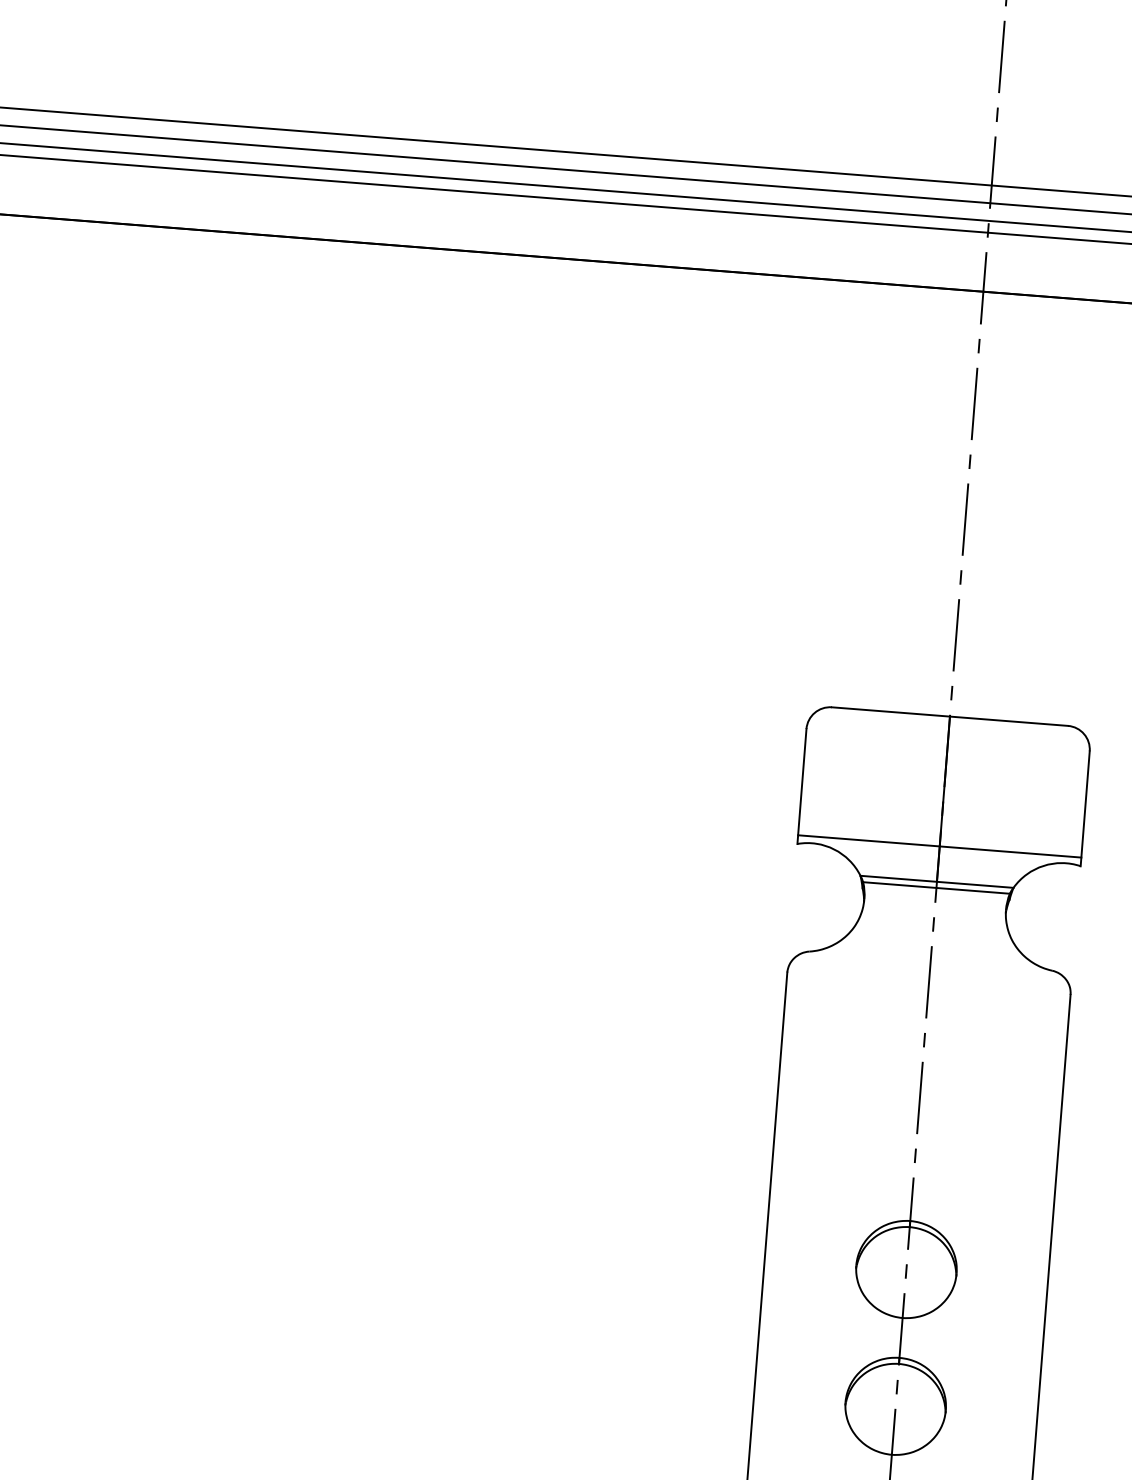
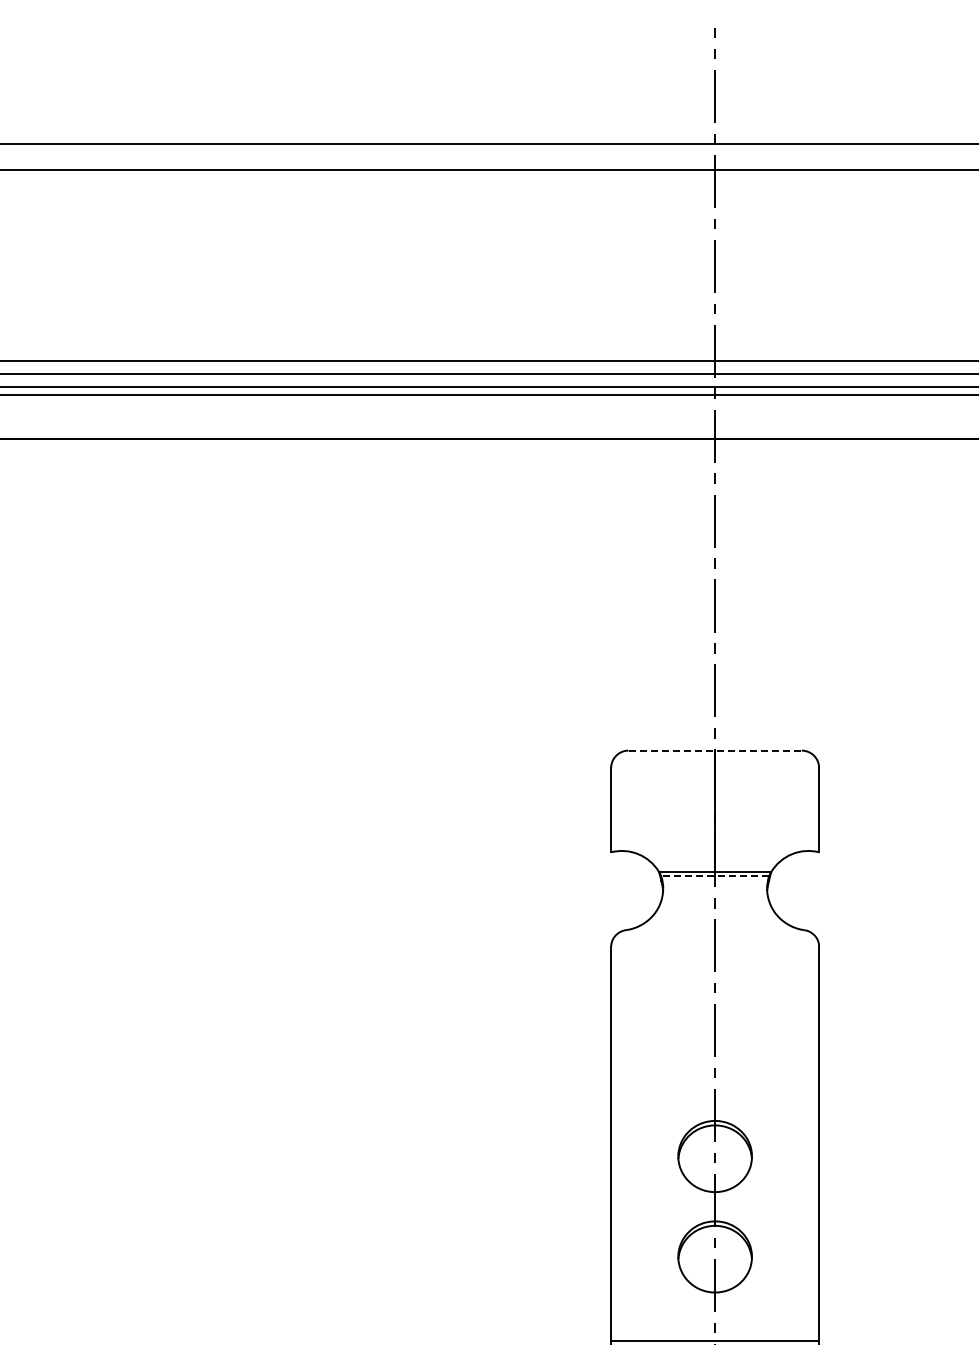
line: (950, 716) -> (715, 750), solid -> dashed
line: (940, 845) -> (715, 845), removed
line: (936, 888) -> (715, 876), solid -> dashed

